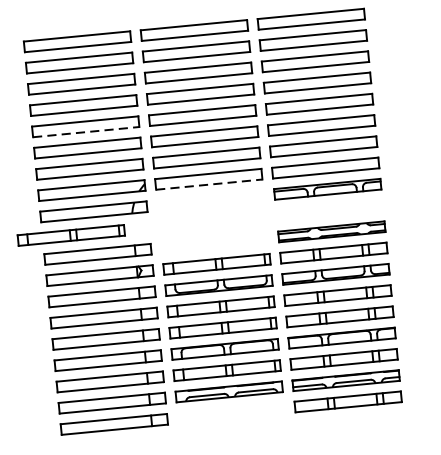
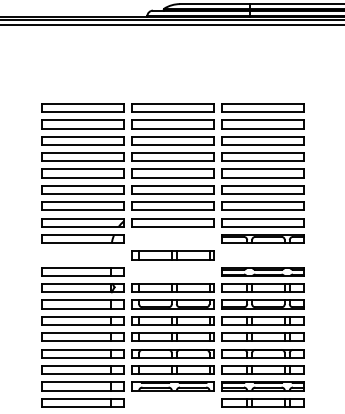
line: (86, 131) -> (82, 177), dashed -> solid
line: (209, 184) -> (172, 226), dashed -> solid
part: (71, 235) -> (172, 255), moved

